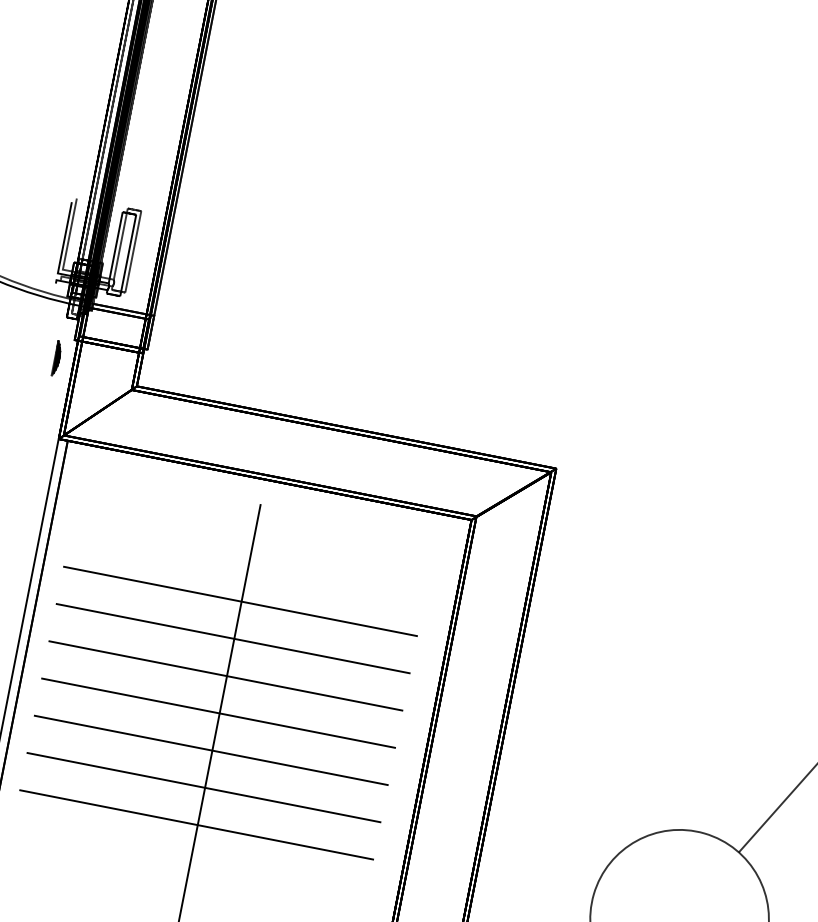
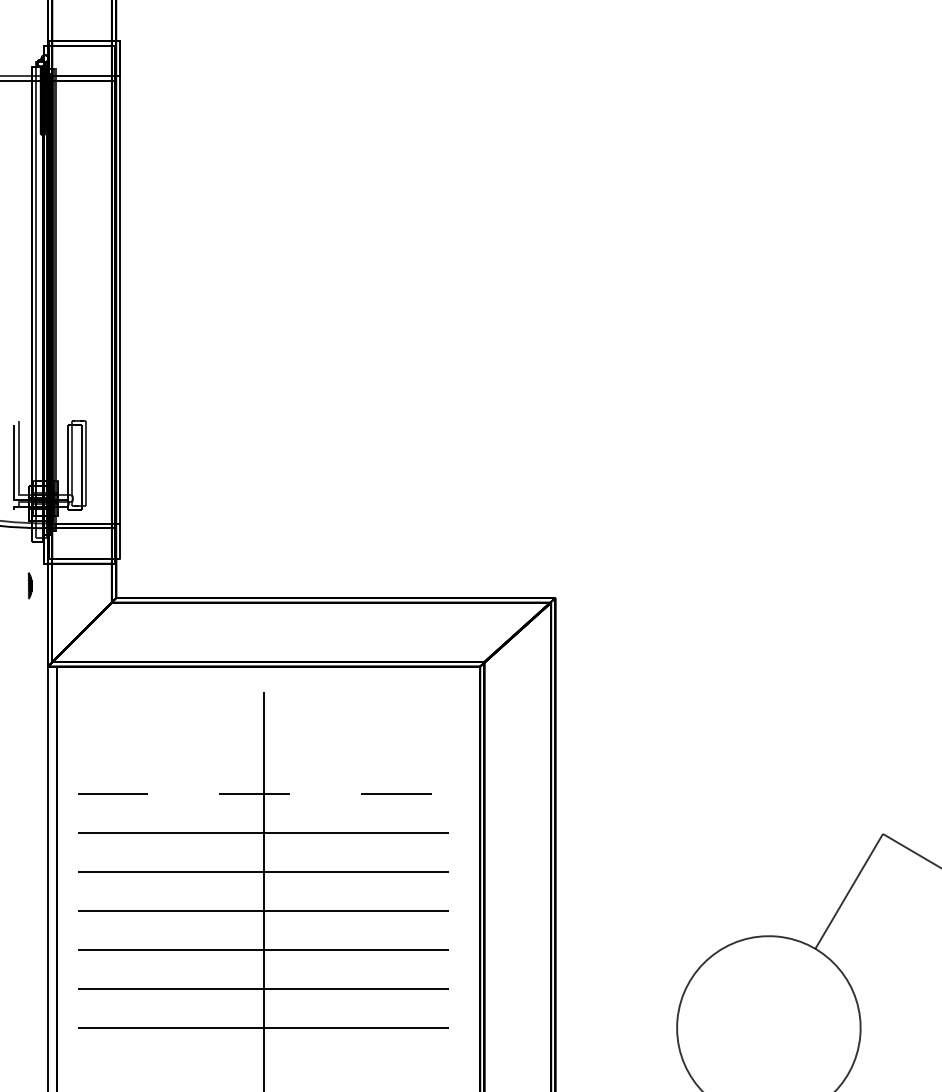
part: (57, 358) -> (30, 585), size x0.7
line: (240, 601) -> (263, 794), solid -> dashed

